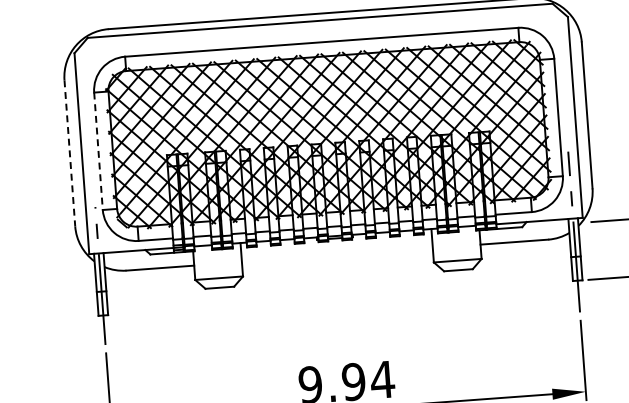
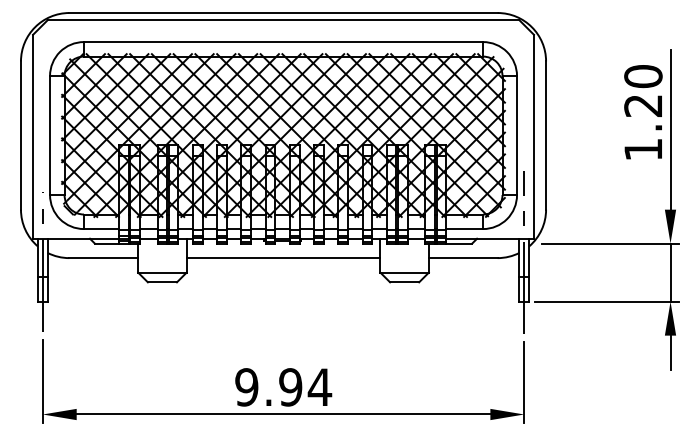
line: (98, 151) -> (50, 135), dashed -> solid
line: (69, 154) -> (20, 136), dashed -> solid
line: (337, 255) -> (283, 258), added

